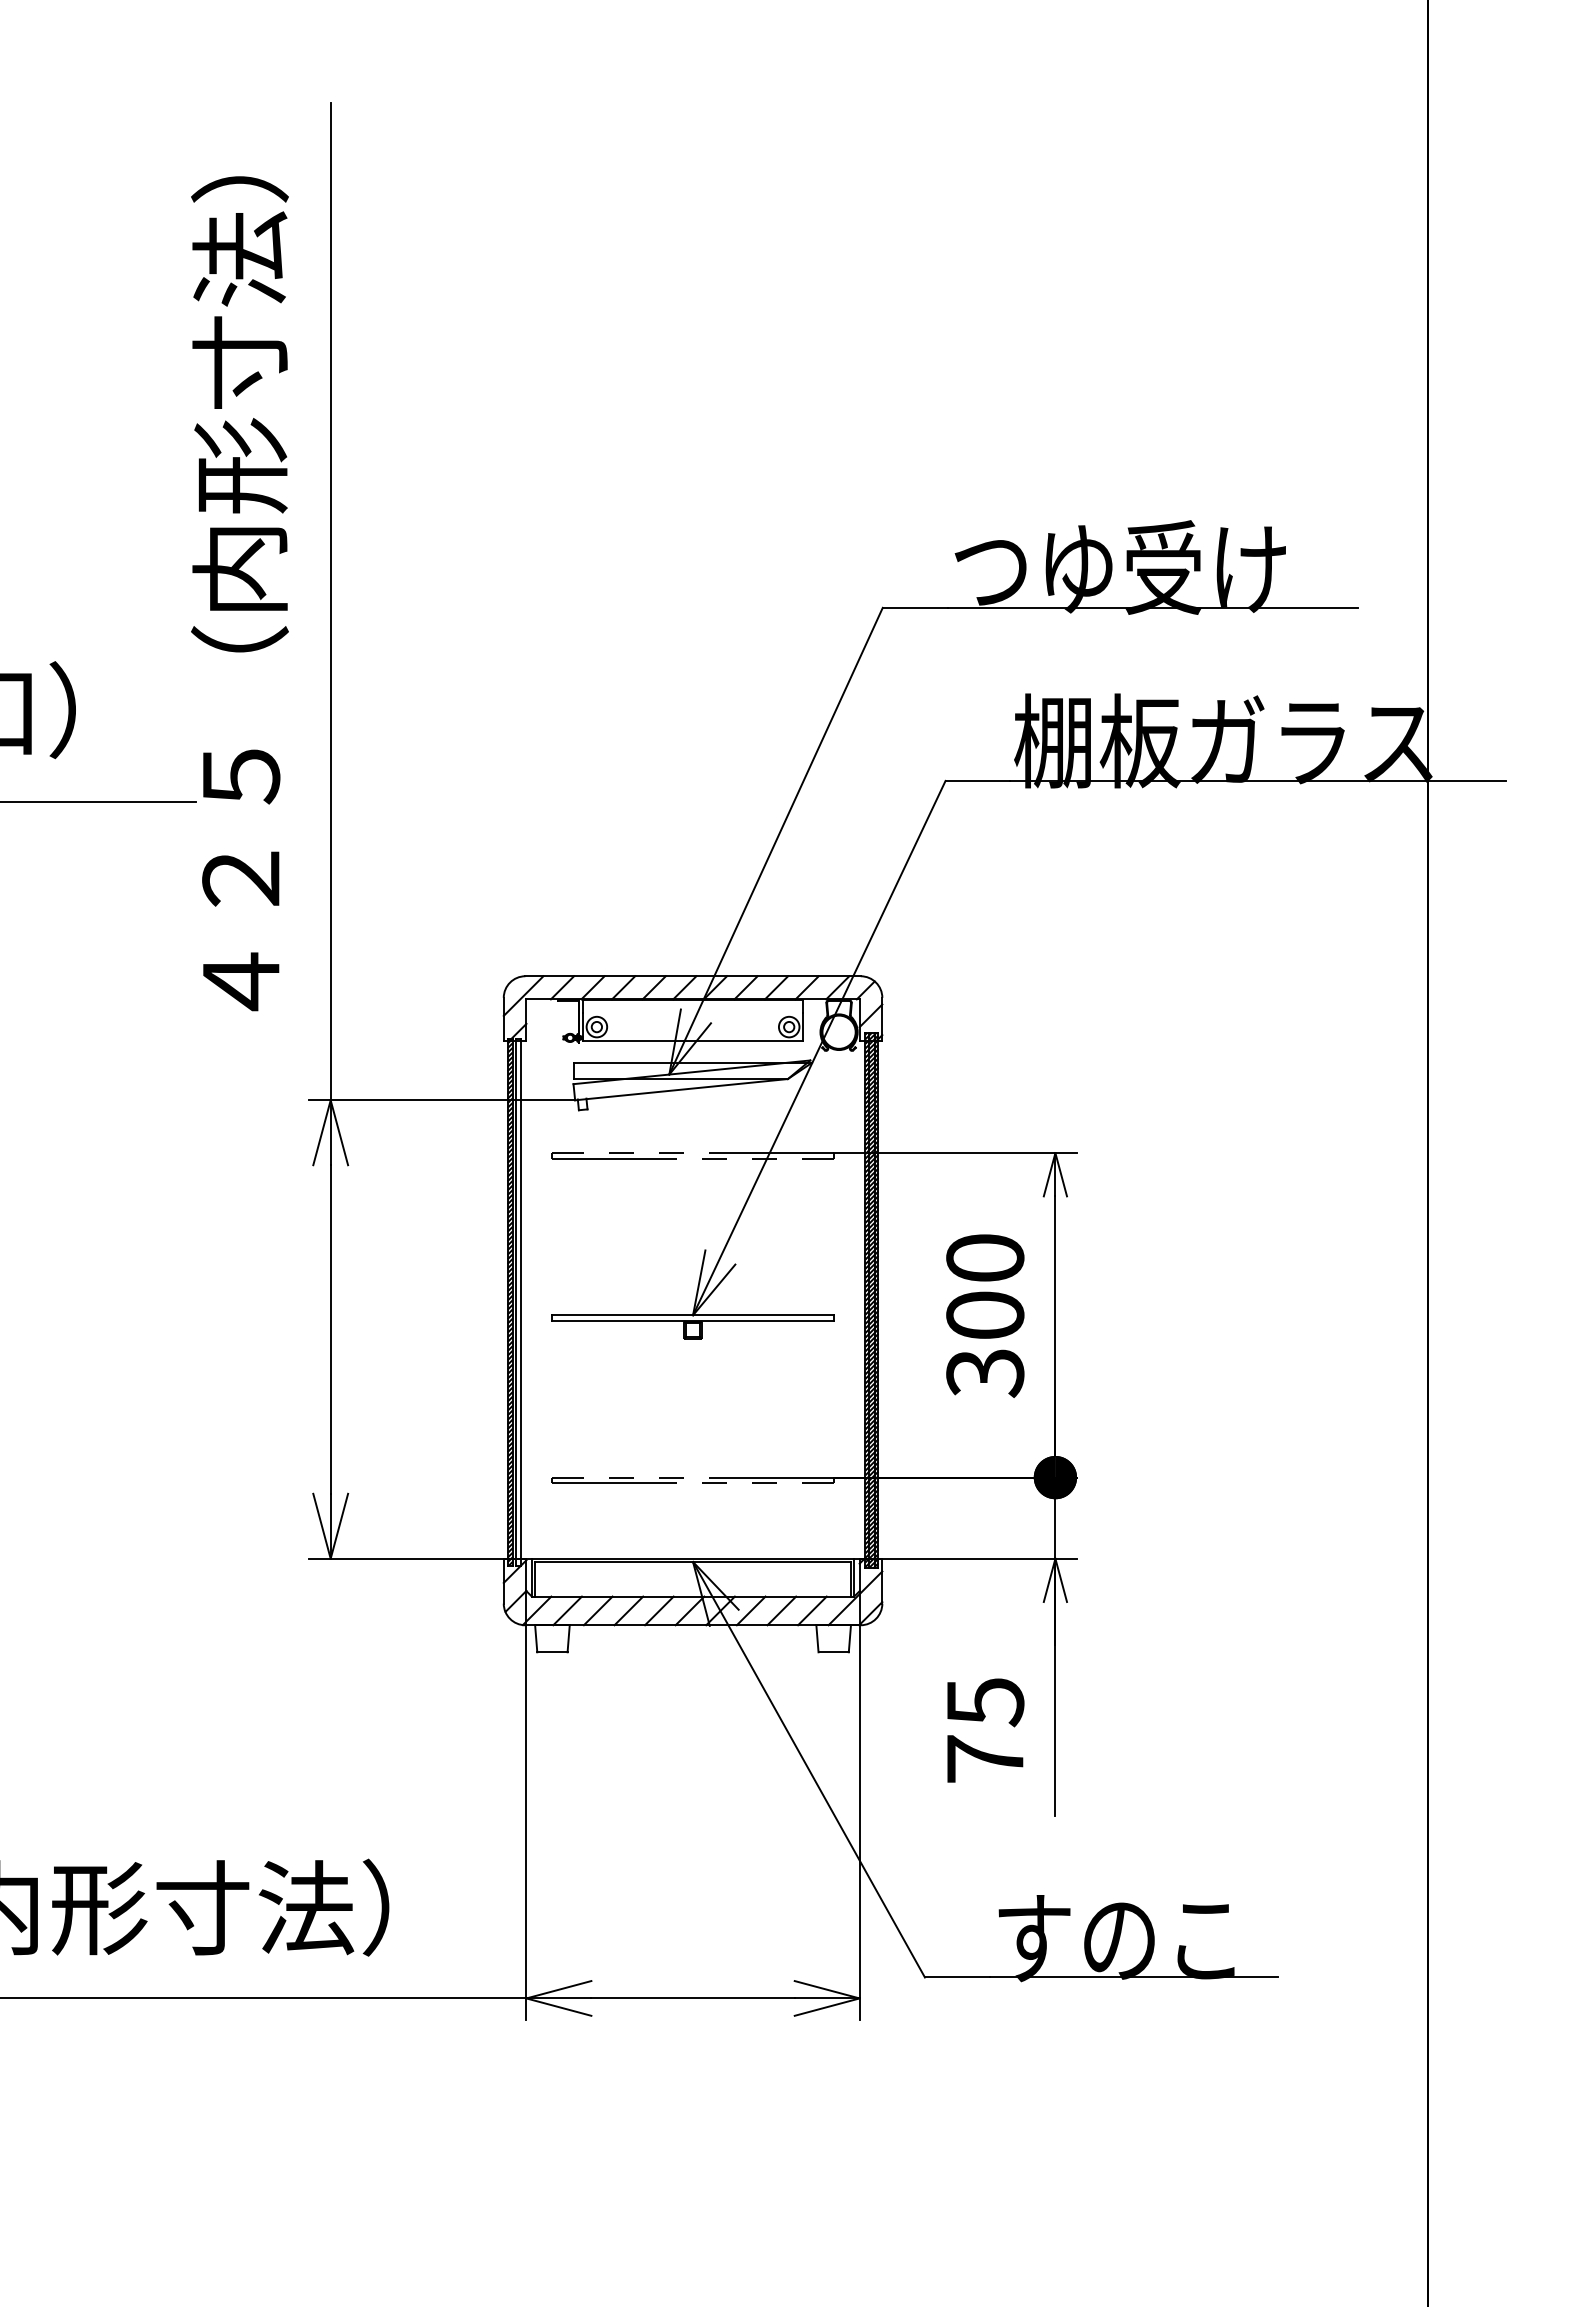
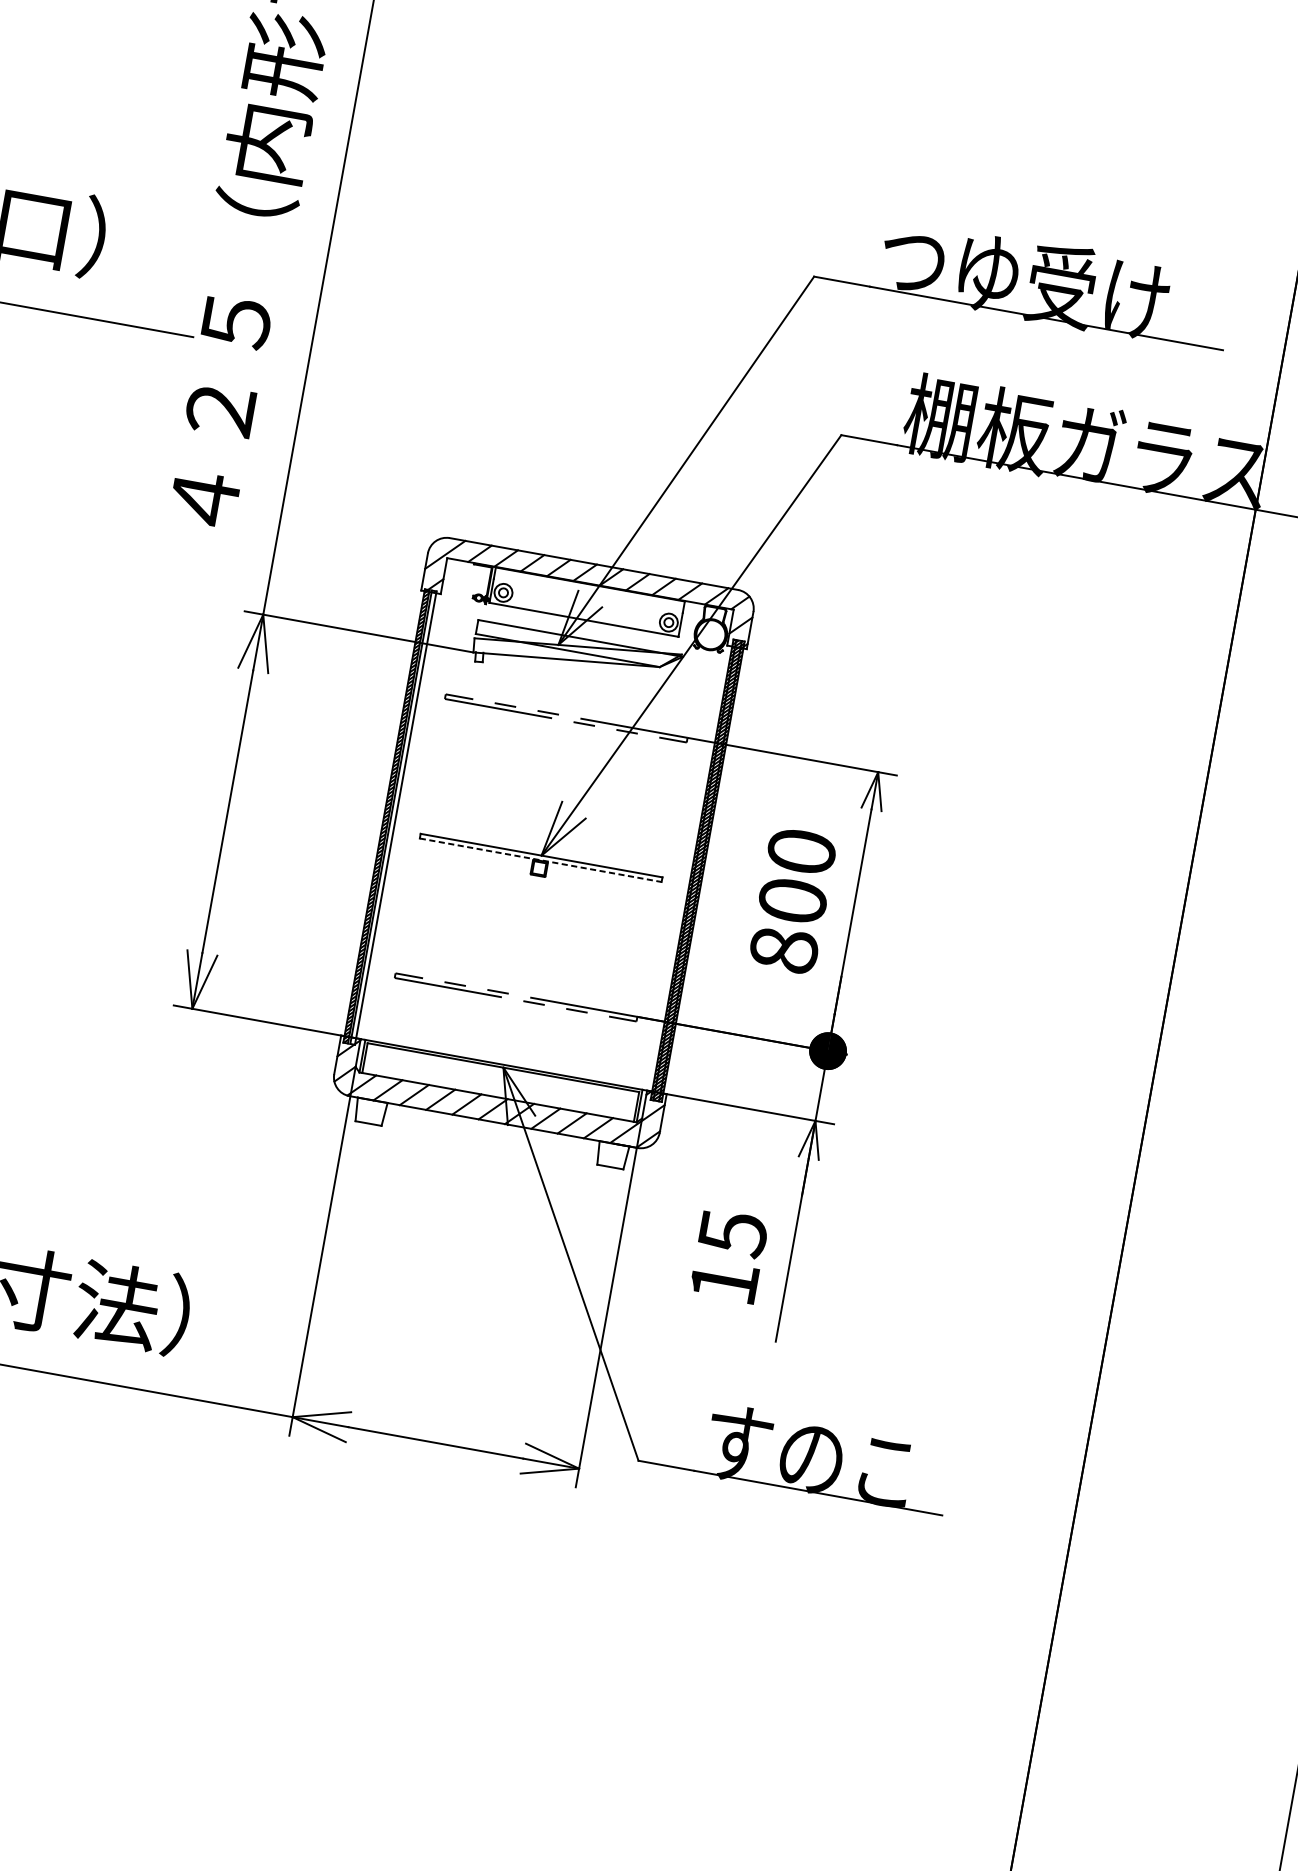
line: (693, 1320) -> (541, 860), solid -> dashed
text: (985, 1373) -> (784, 950), 300 -> 800
text: (985, 1758) -> (724, 1281), 75 -> 15

